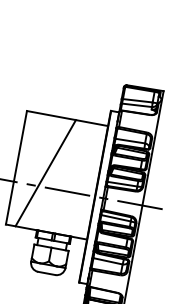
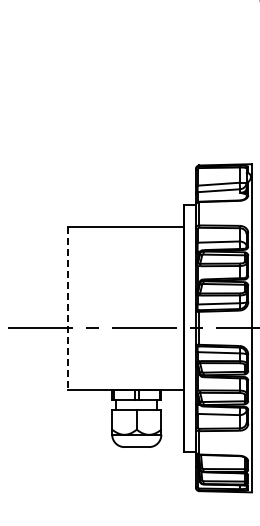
line: (16, 167) -> (67, 308), solid -> dashed
line: (45, 172) -> (109, 307), removed

